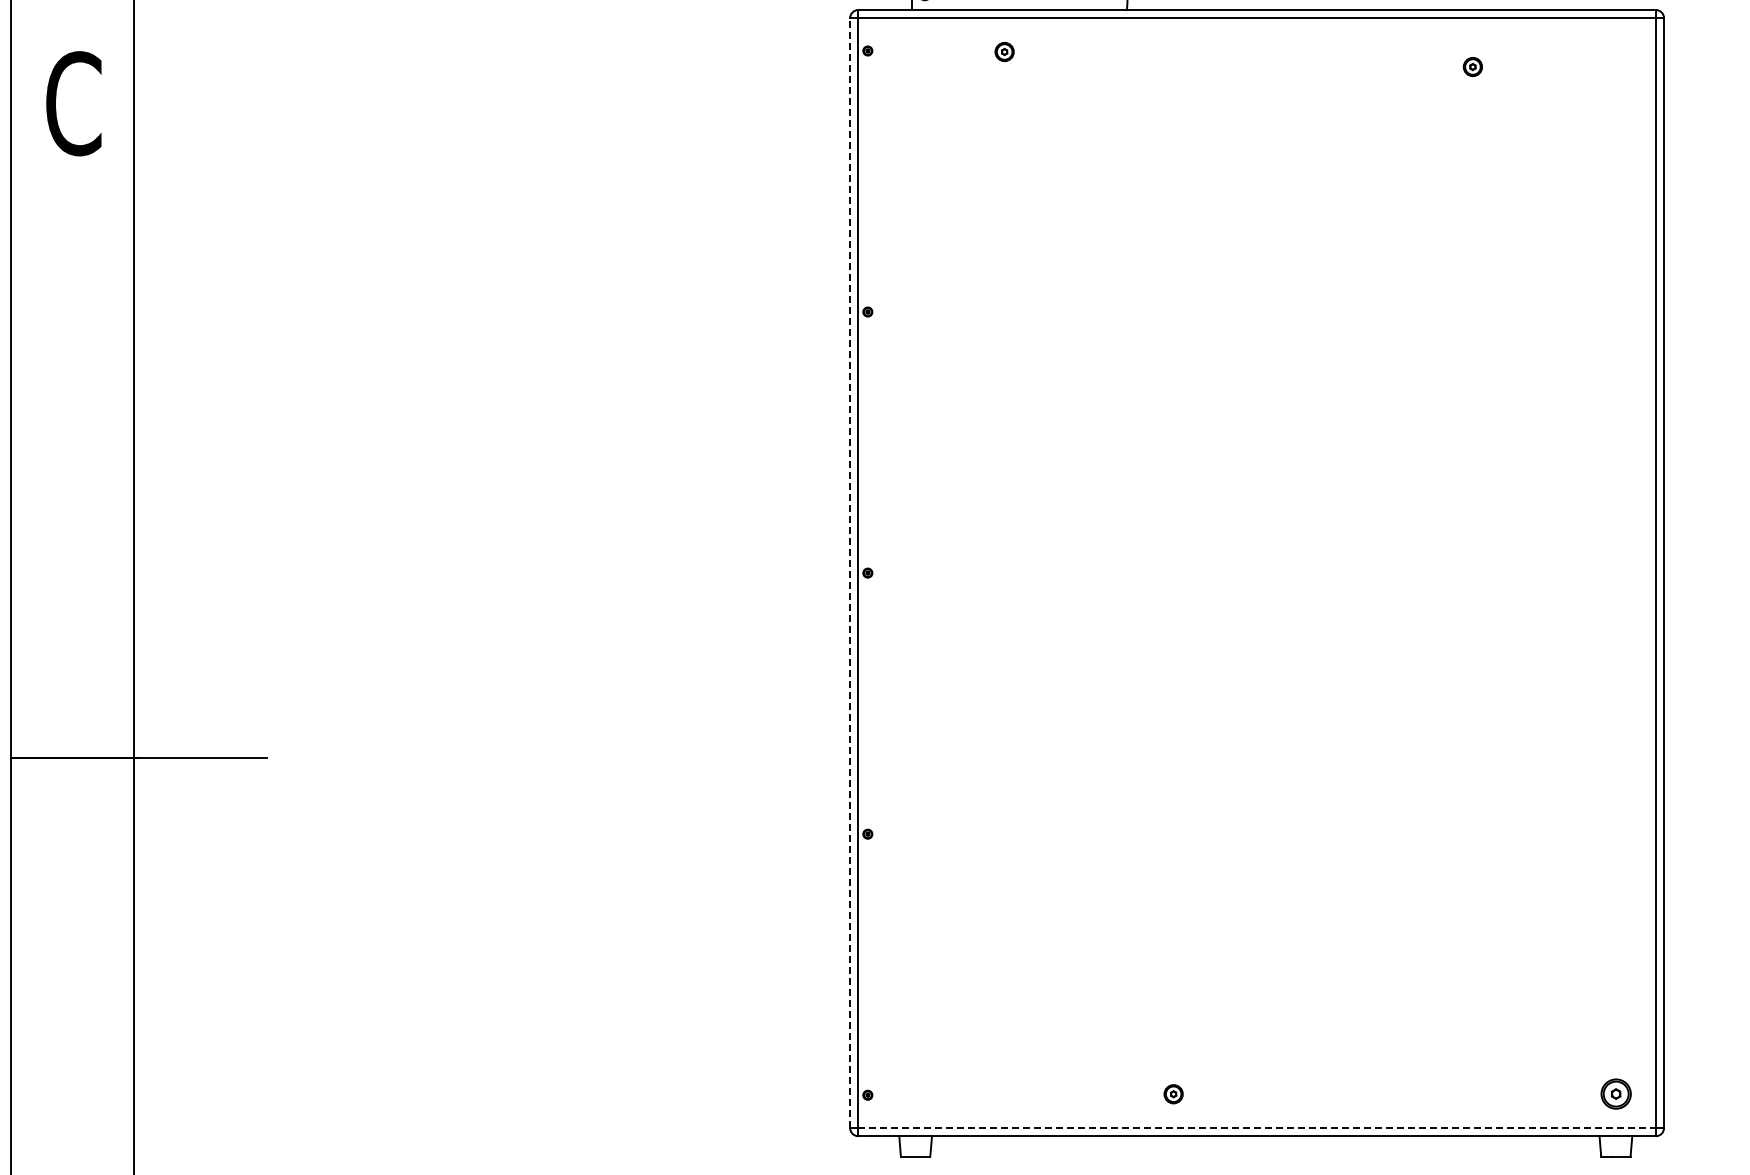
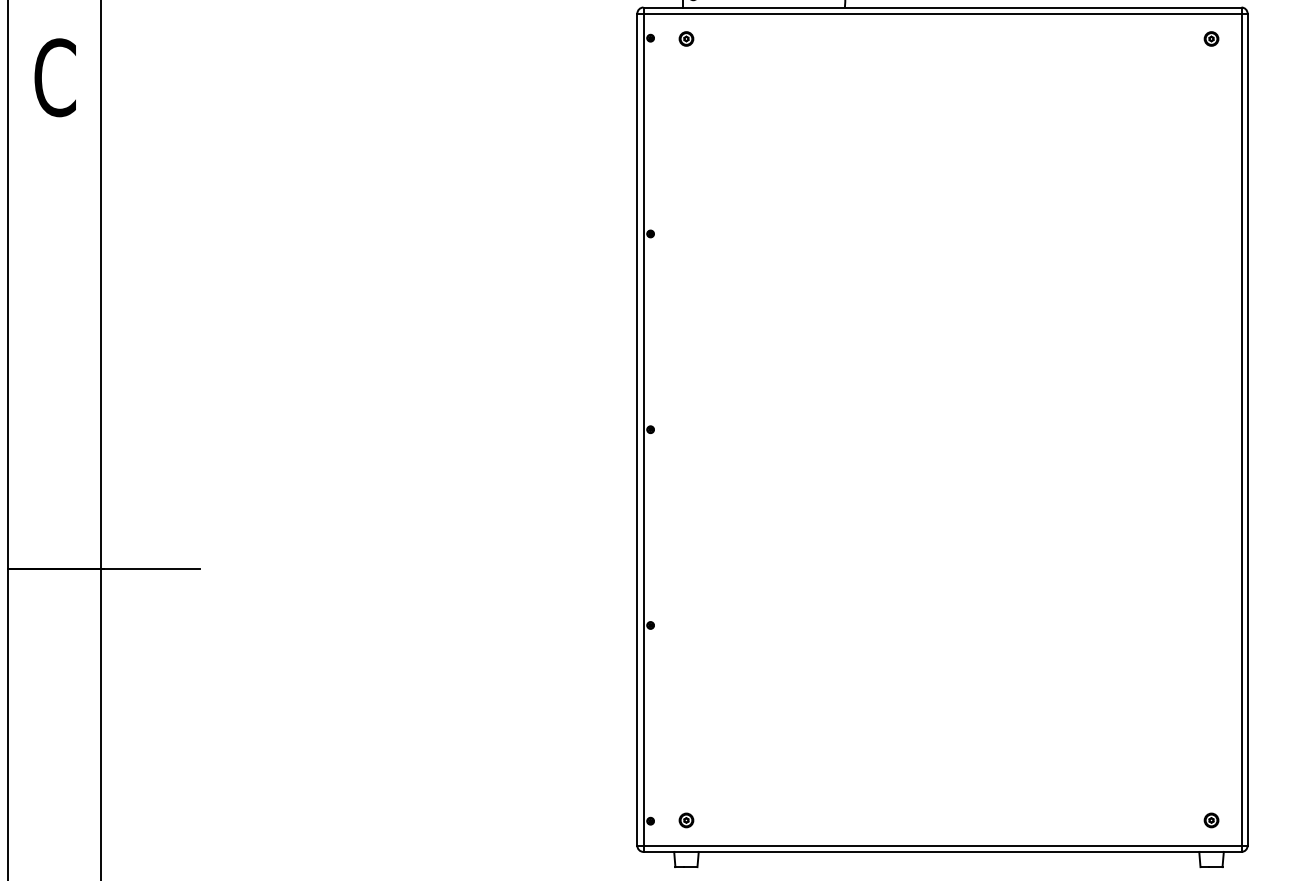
part: (1004, 52) -> (686, 39), moved
part: (1472, 66) -> (1211, 38), moved
line: (850, 573) -> (637, 430), dashed -> solid
part: (1173, 1094) -> (686, 820), moved
part: (1615, 1094) -> (1211, 820), size x0.62
line: (1257, 1128) -> (942, 846), dashed -> solid

